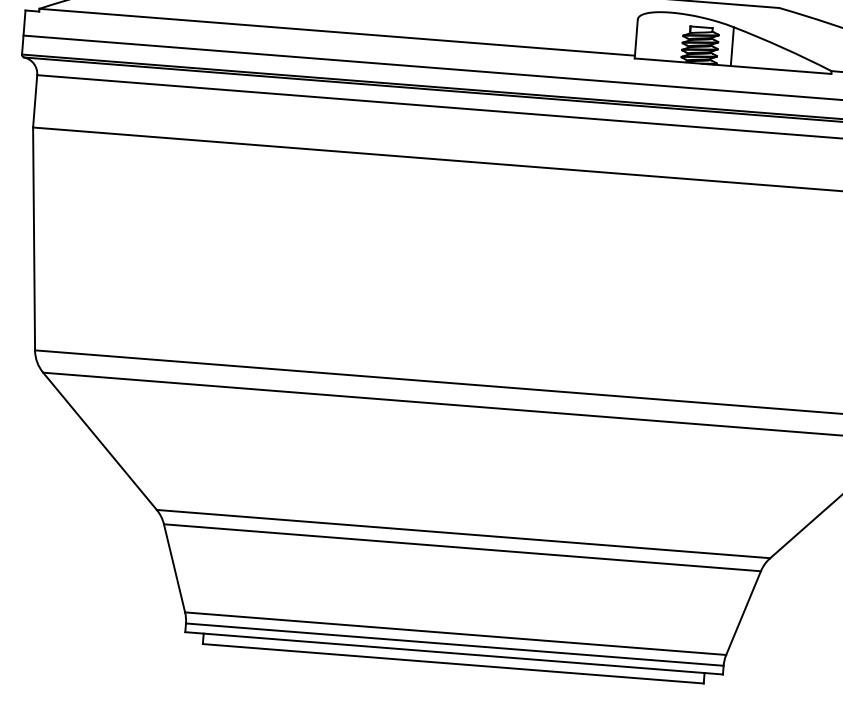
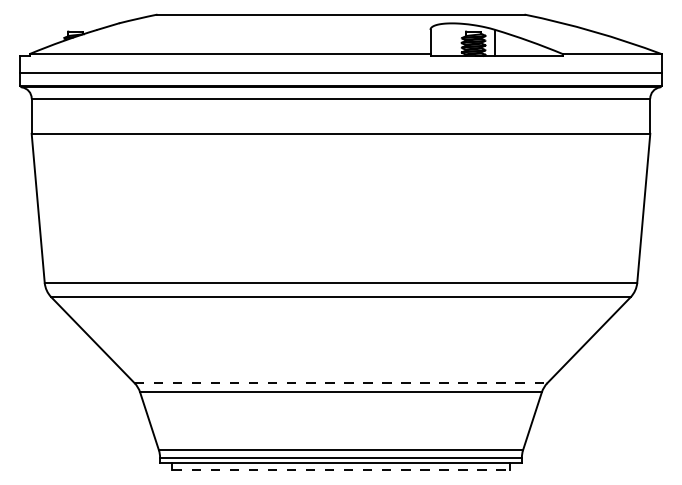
line: (464, 534) -> (341, 383), solid -> dashed
line: (454, 663) -> (341, 470), solid -> dashed

